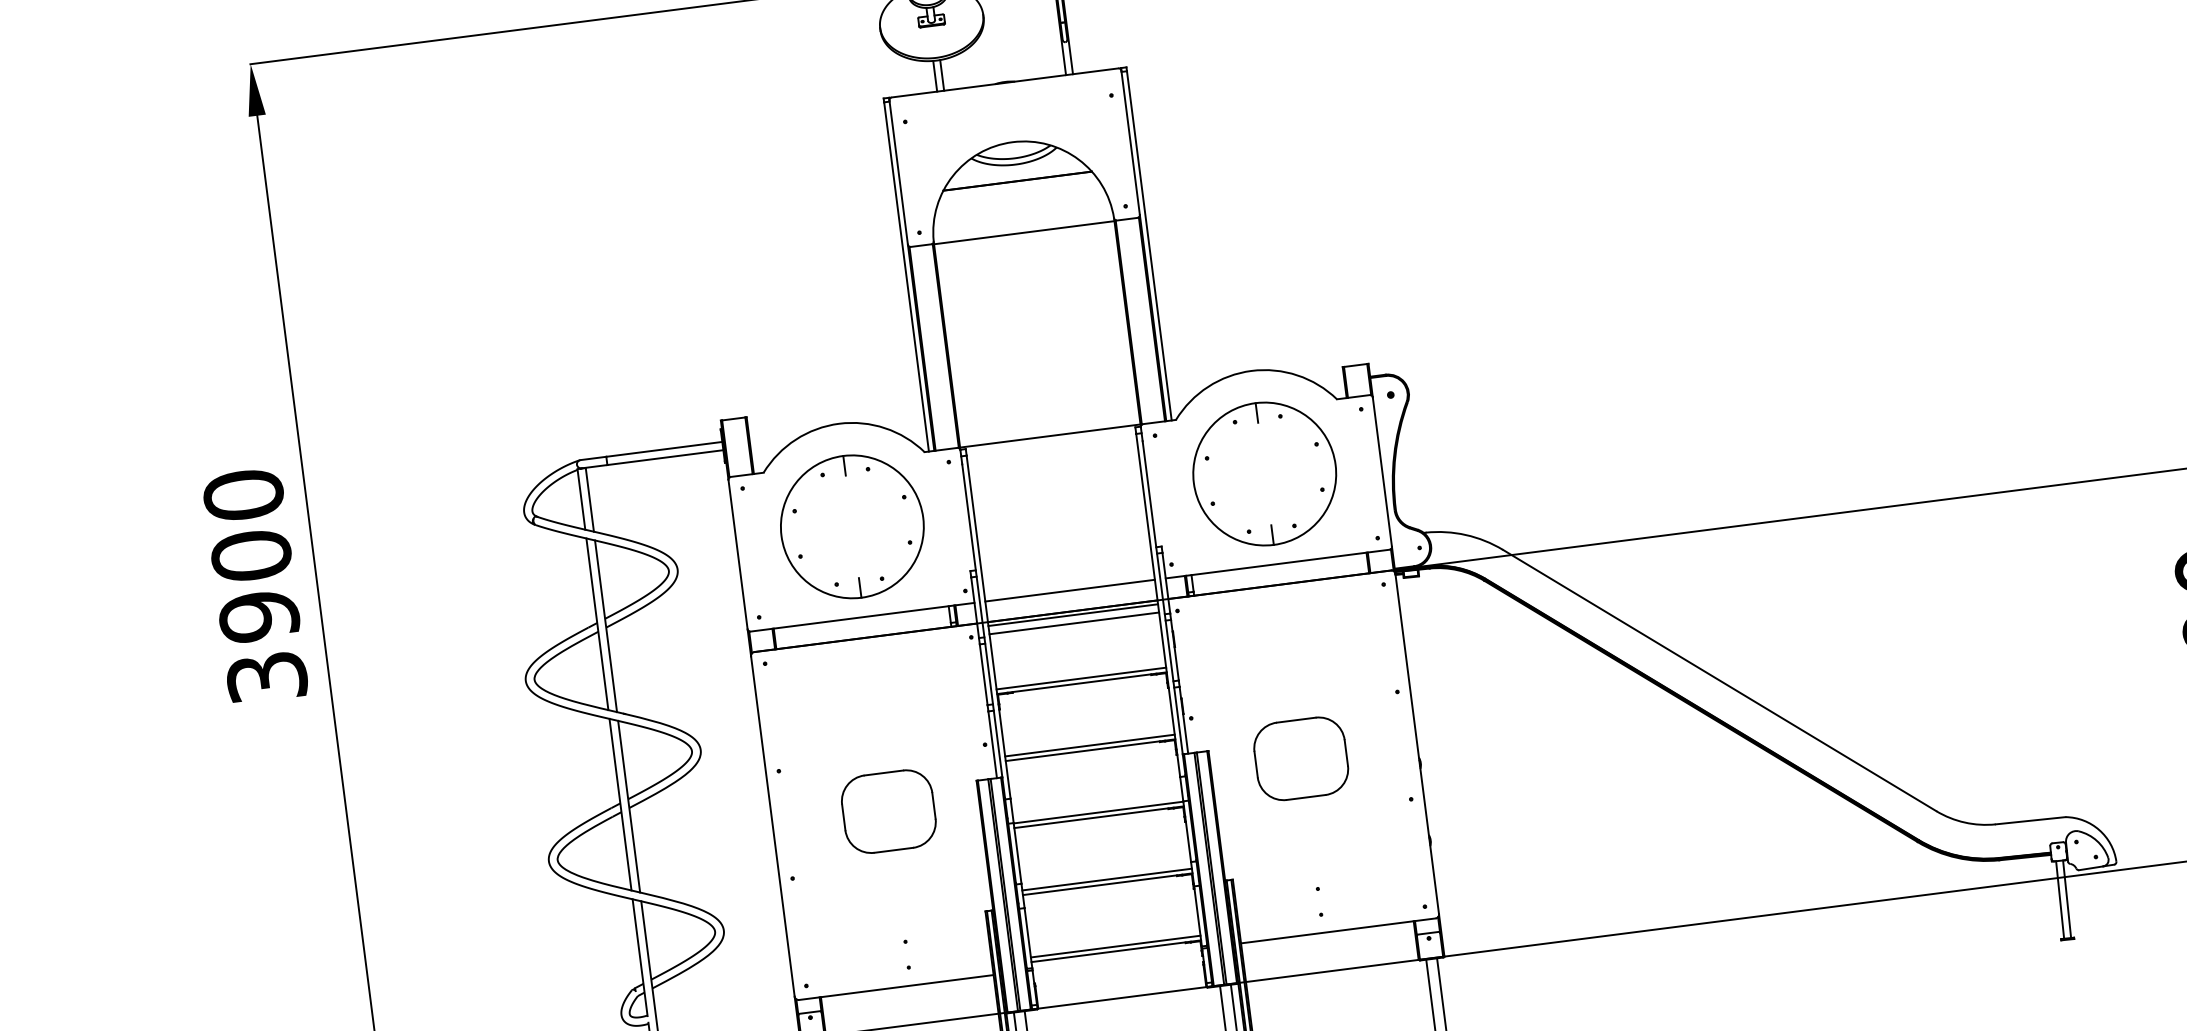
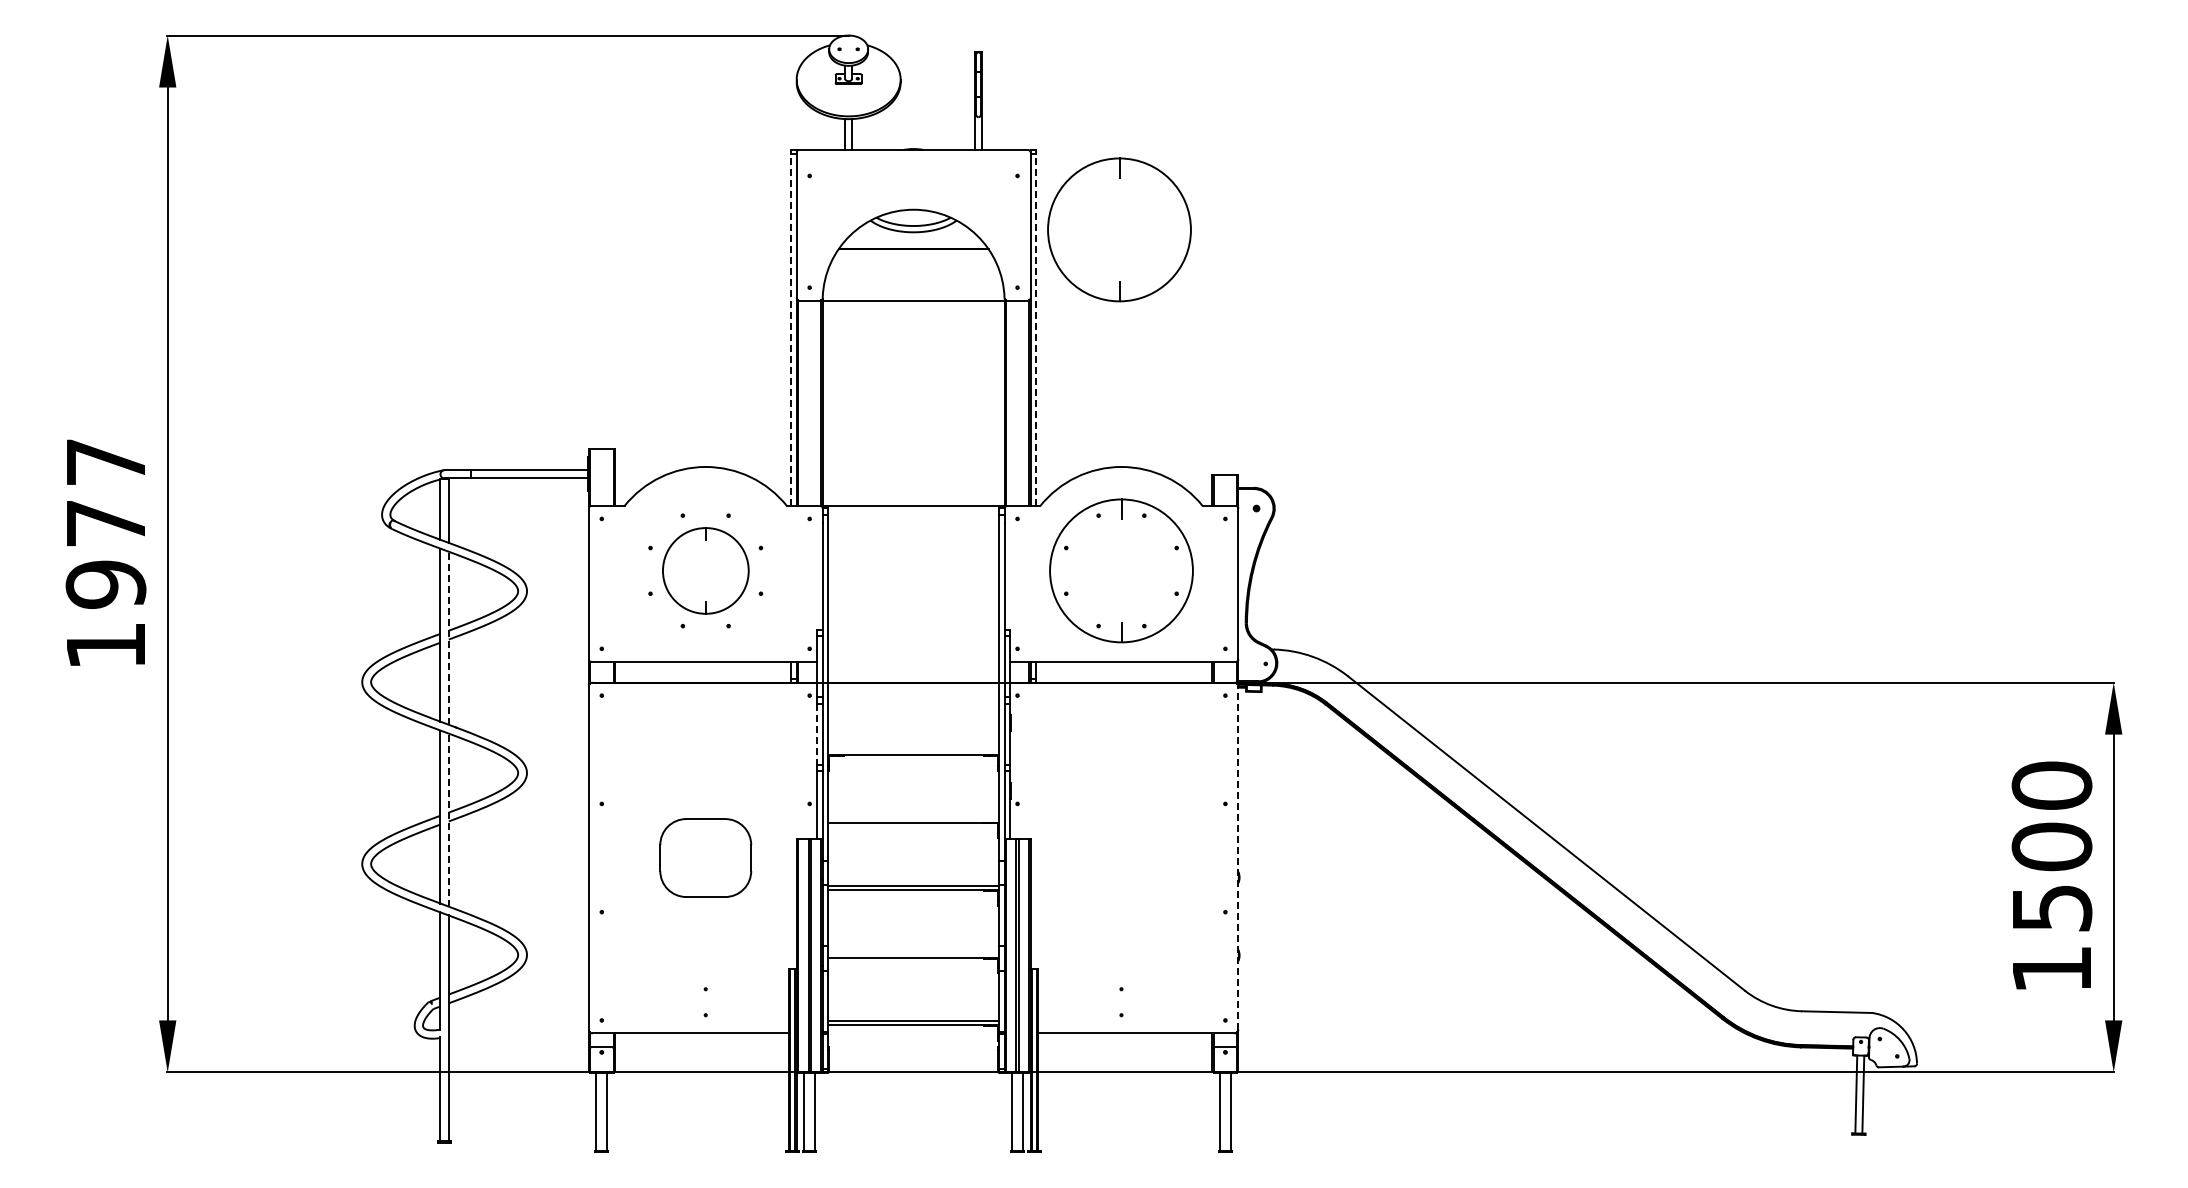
part: (1219, 135) -> (1119, 229), added
line: (1149, 245) -> (1036, 329), solid -> dashed
line: (906, 276) -> (791, 329), solid -> dashed
part: (852, 526) -> (705, 570), size x0.6
text: (254, 585) -> (105, 553), 3900 -> 1977
line: (1069, 590) -> (913, 661), removed
line: (1073, 615) -> (913, 686), removed
line: (1074, 623) -> (913, 694), removed
line: (605, 626) -> (448, 638), solid -> dashed
line: (983, 674) -> (817, 734), solid -> dashed
line: (1081, 678) -> (913, 750), removed
line: (1417, 743) -> (1238, 857), solid -> dashed
line: (1089, 746) -> (913, 818), removed
part: (1301, 758) -> (1121, 857), removed
line: (628, 807) -> (448, 820), solid -> dashed
line: (1107, 879) -> (913, 953), removed

